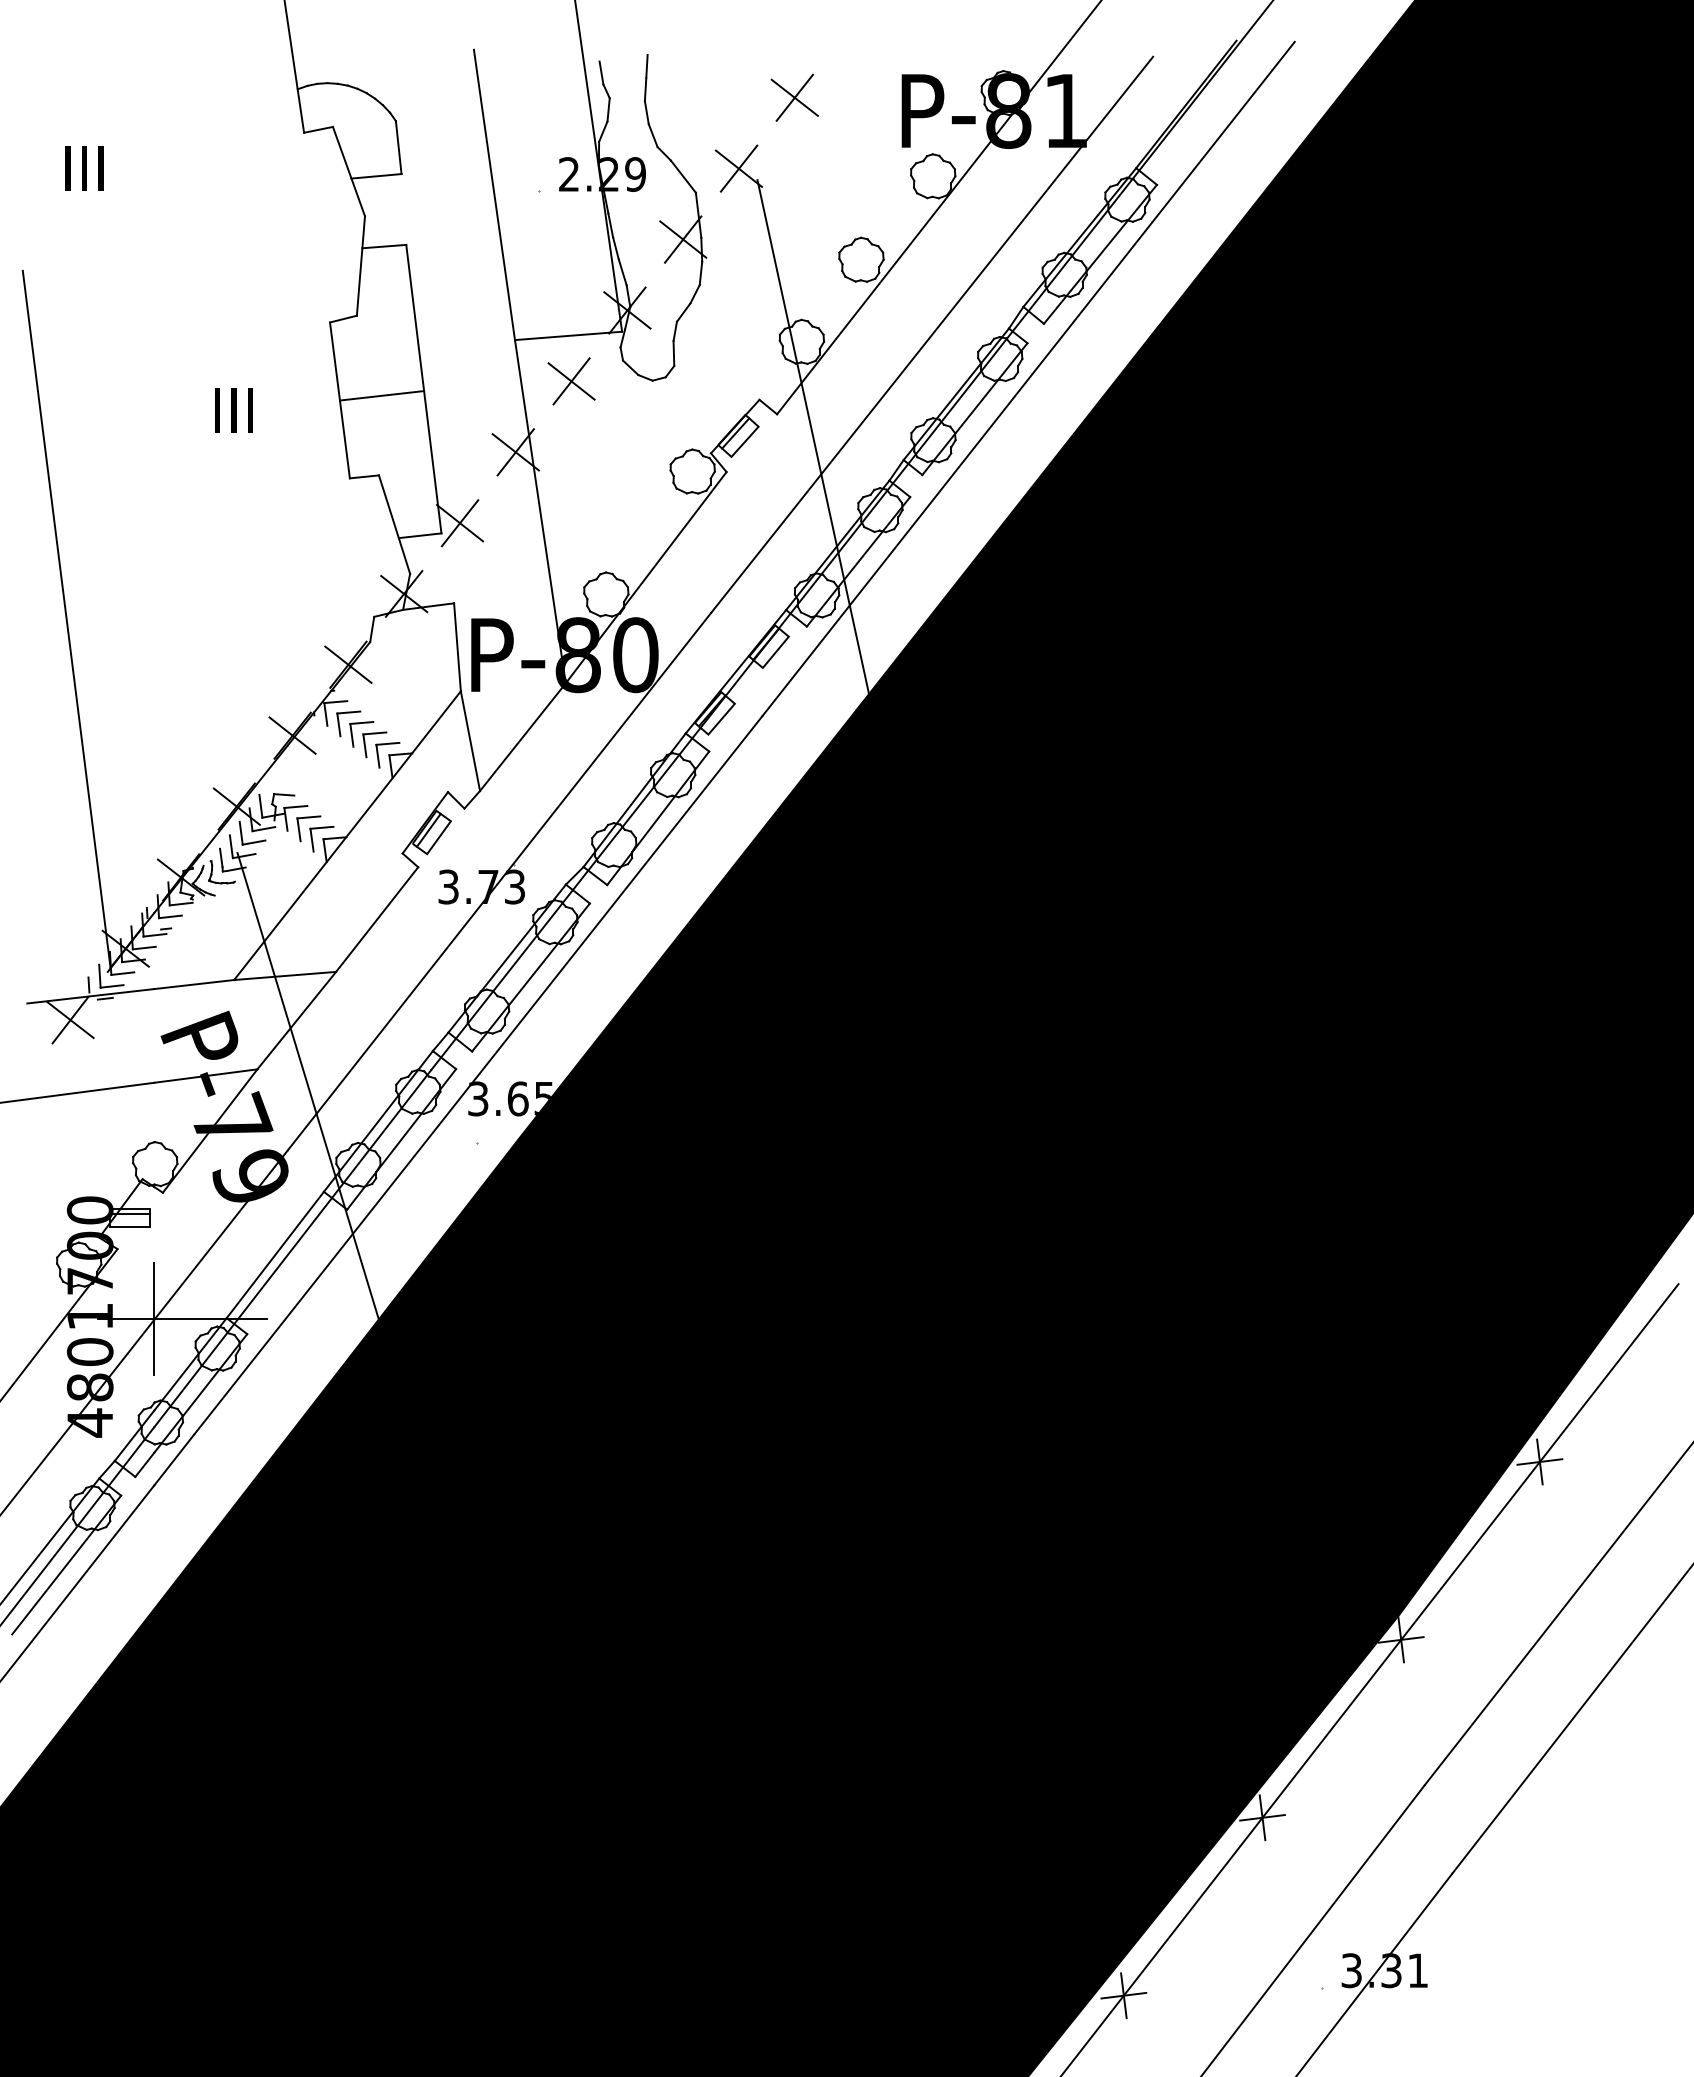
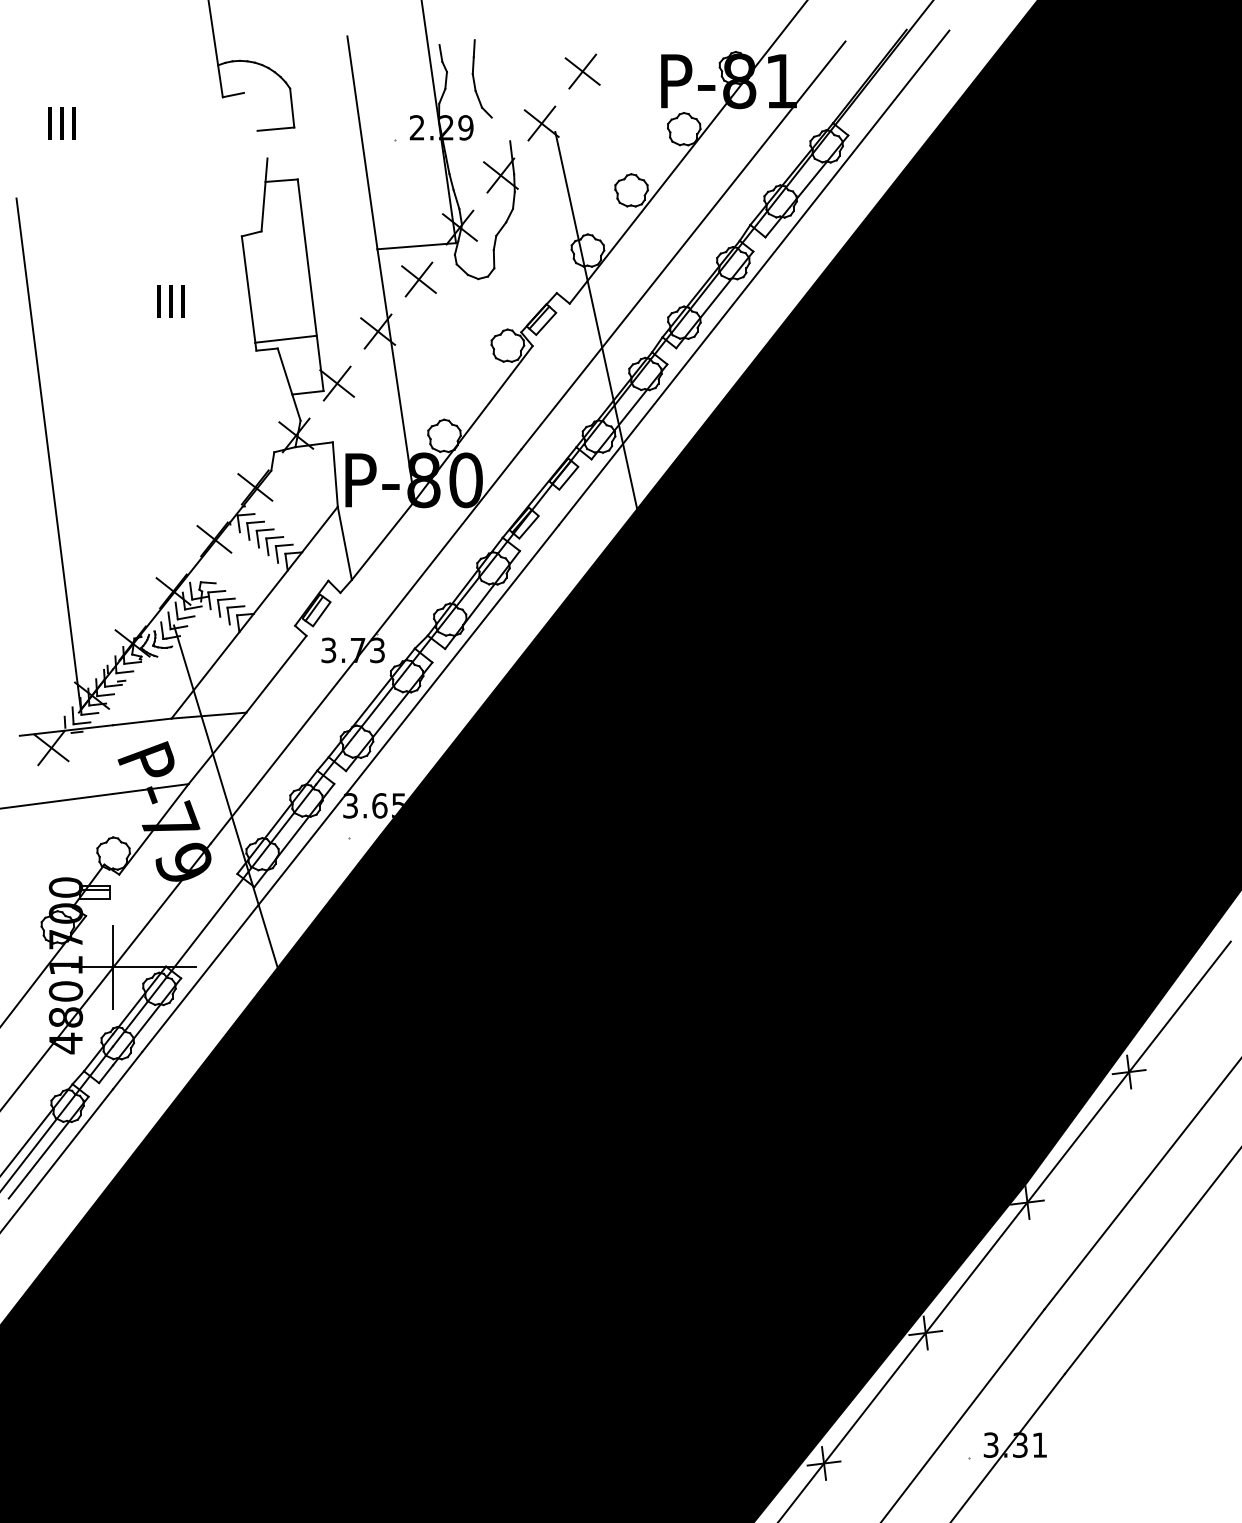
line: (348, 171) -> (255, 125), removed
line: (682, 176) -> (500, 129), removed
line: (381, 395) -> (285, 339), moved
line: (274, 1254) -> (201, 919), removed

